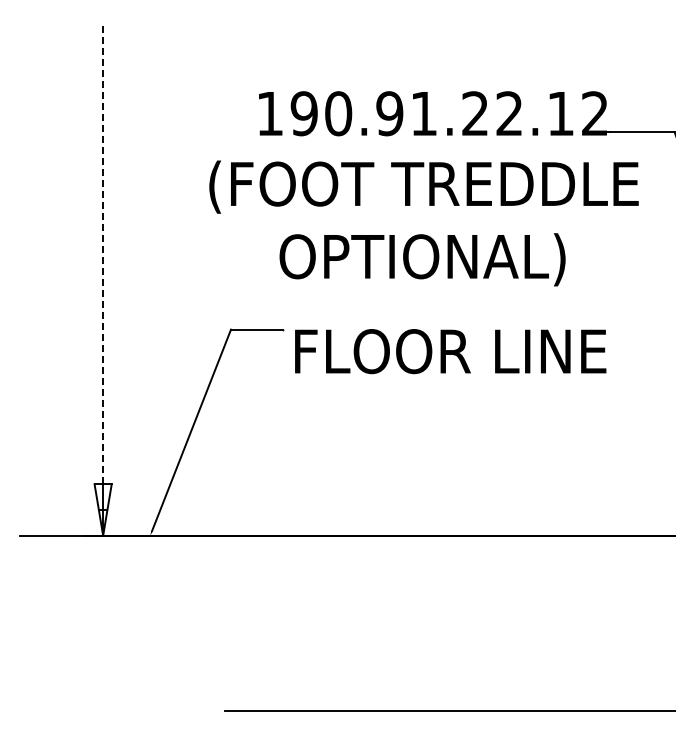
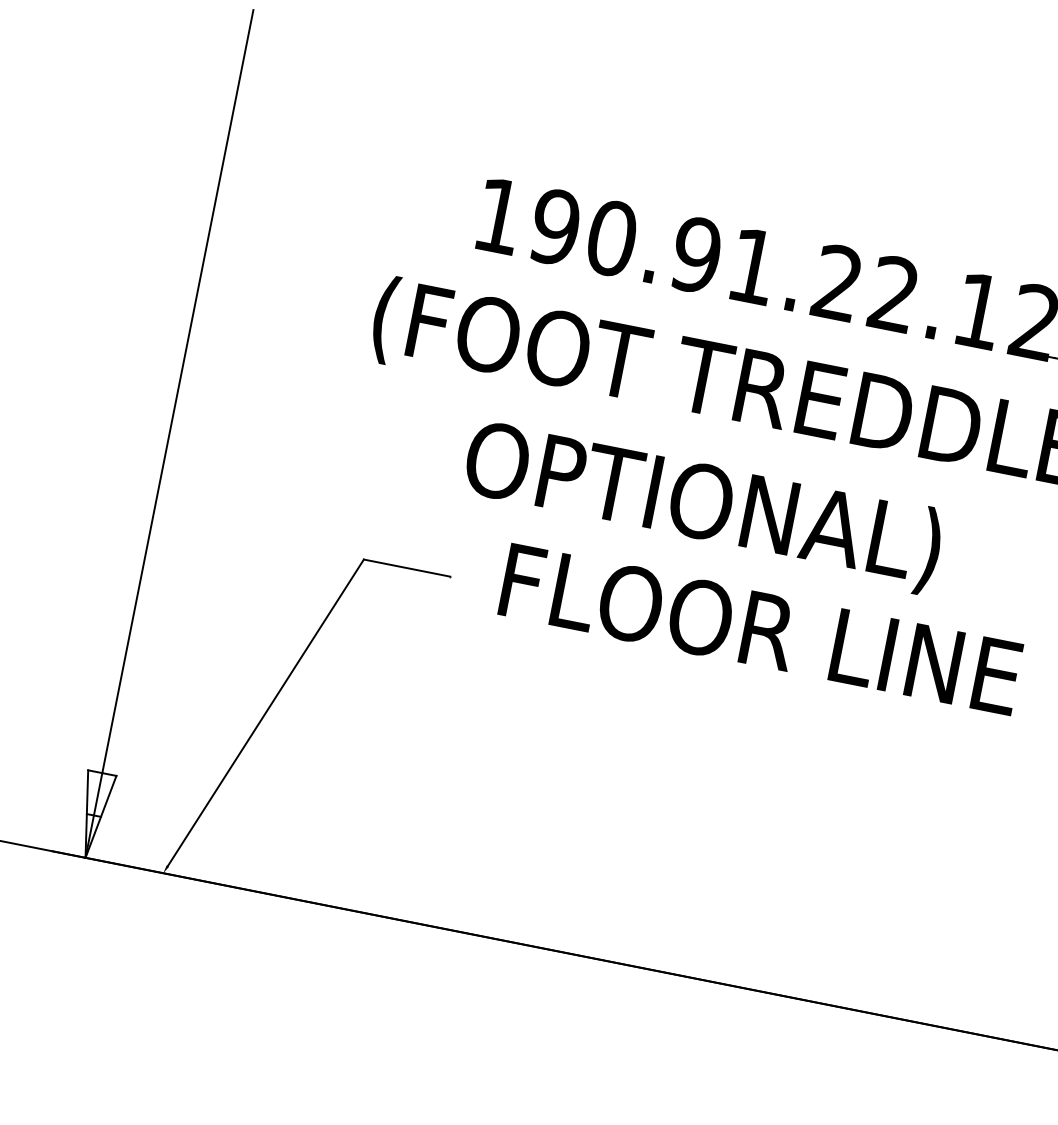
line: (103, 252) -> (178, 390), dashed -> solid
text: (450, 351) -> (760, 629), moved

